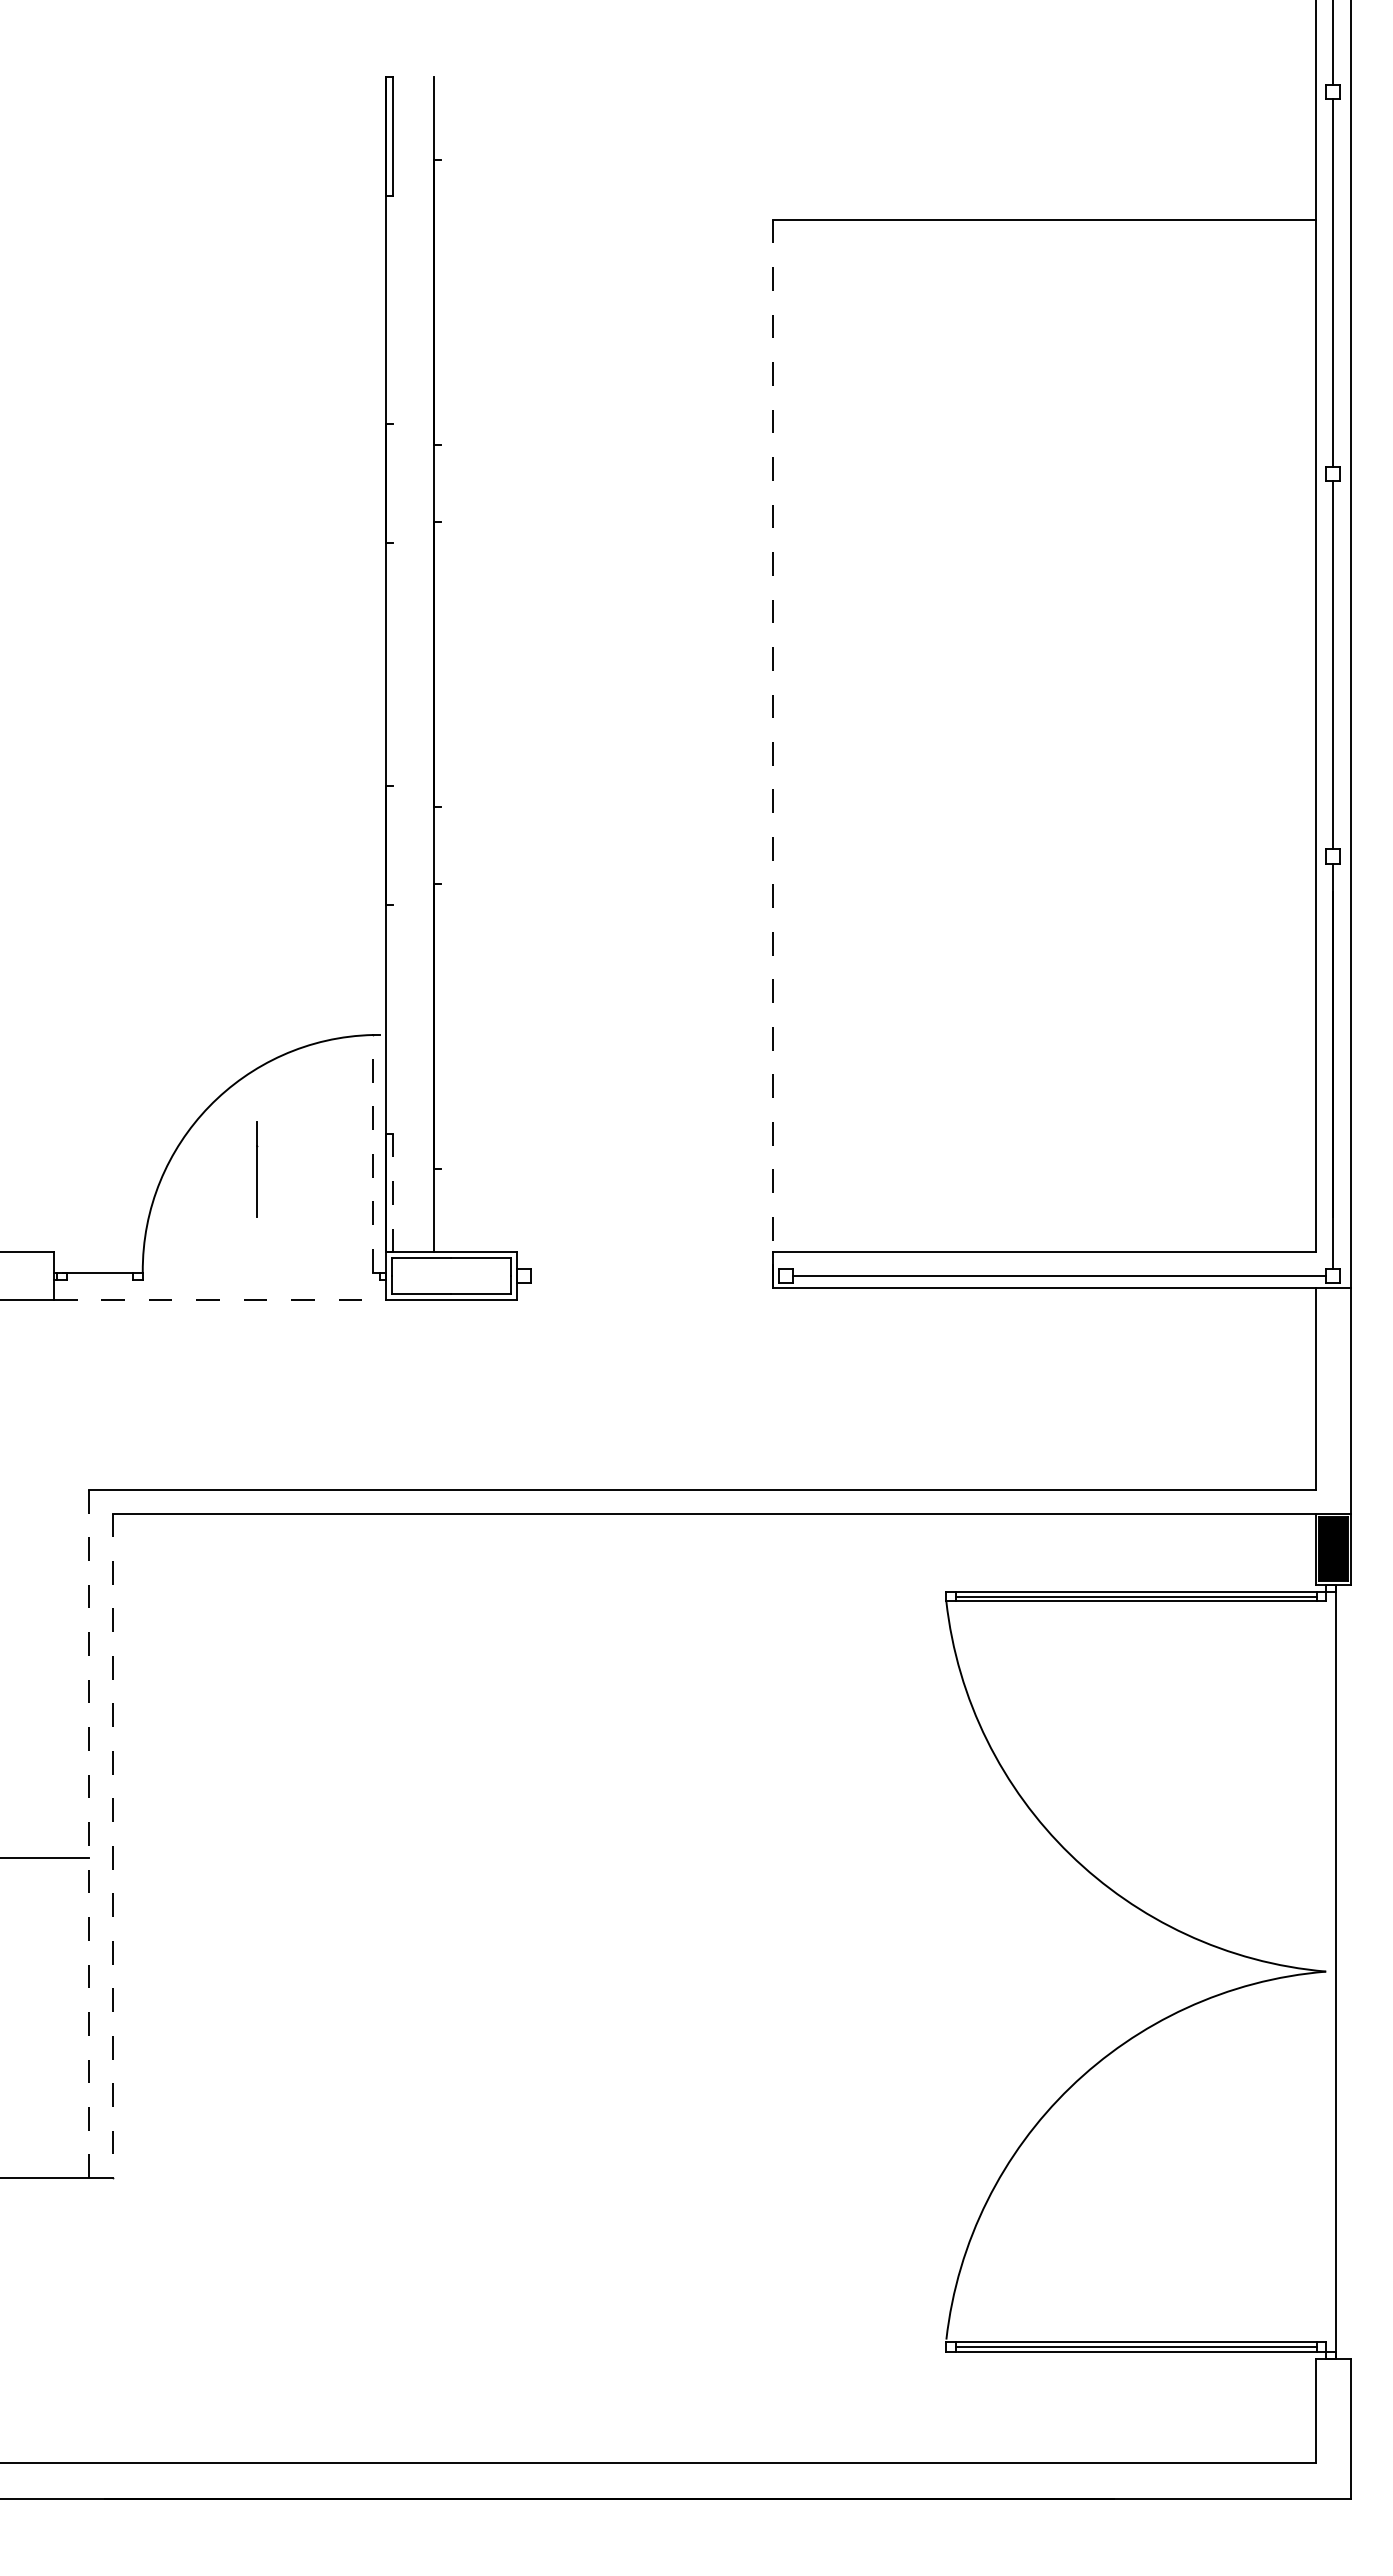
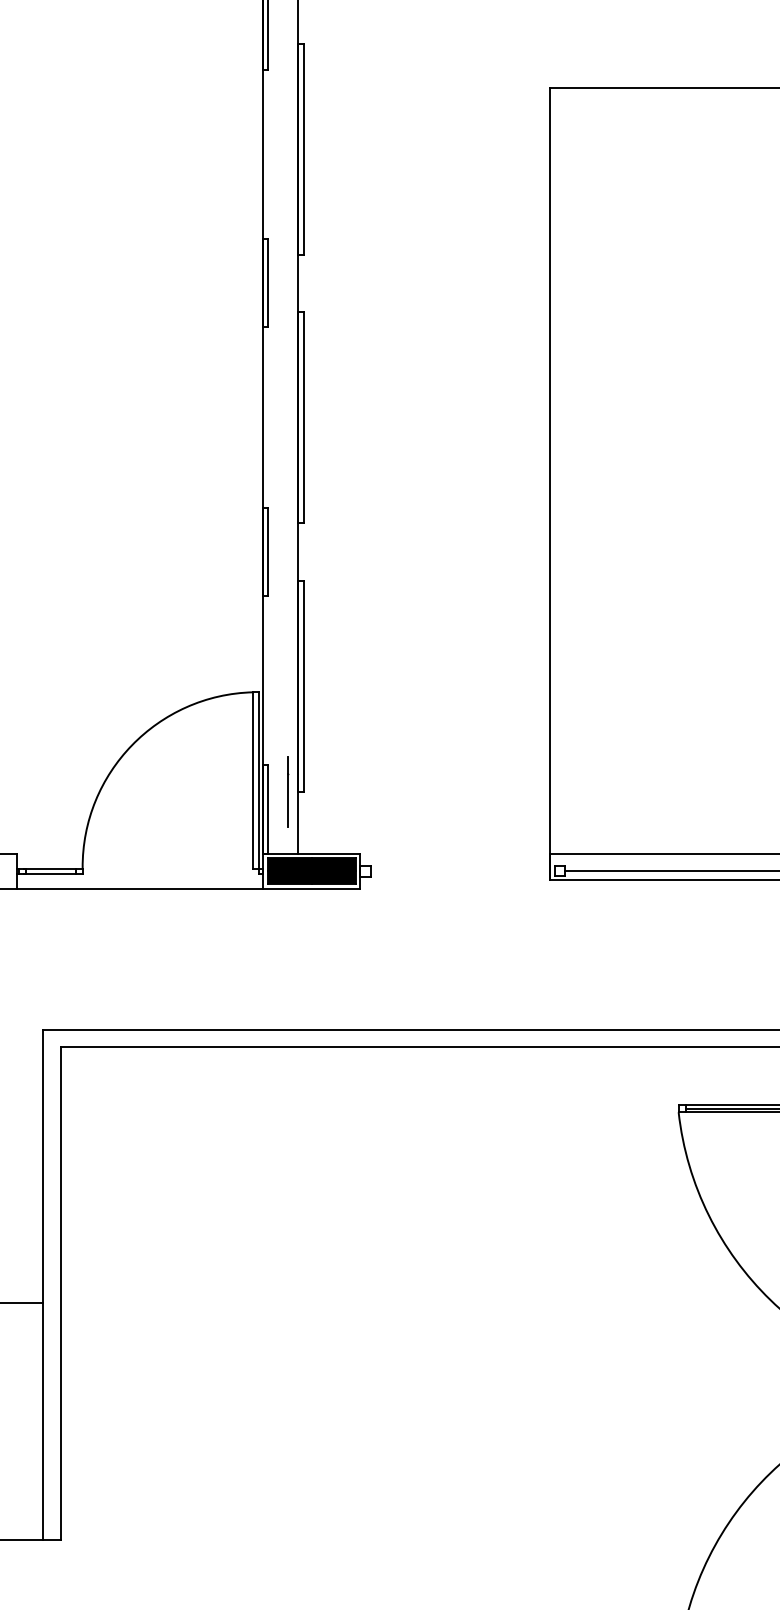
line: (440, 302) -> (303, 148), added
line: (393, 483) -> (268, 283), added
line: (440, 664) -> (303, 417), added
line: (773, 754) -> (550, 484), dashed -> solid
line: (393, 845) -> (268, 551), added
line: (440, 1026) -> (303, 685), added
line: (373, 1153) -> (253, 780), dashed -> solid
line: (380, 1153) -> (258, 780), added
line: (257, 1169) -> (287, 792), moved
line: (393, 1192) -> (268, 809), dashed -> solid
fill: (451, 1275) -> (311, 870), added
line: (98, 1279) -> (49, 873), added
line: (220, 1299) -> (140, 888), dashed -> solid
line: (89, 1834) -> (43, 1285), dashed -> solid
line: (113, 1846) -> (60, 1294), dashed -> solid

